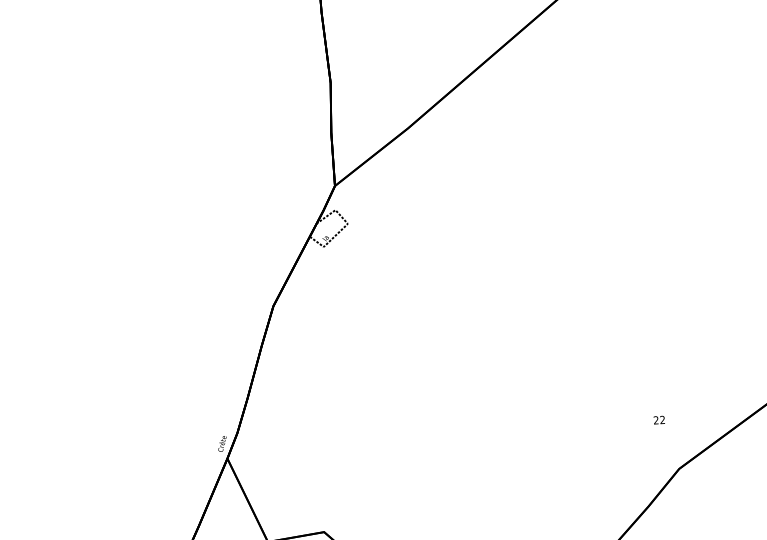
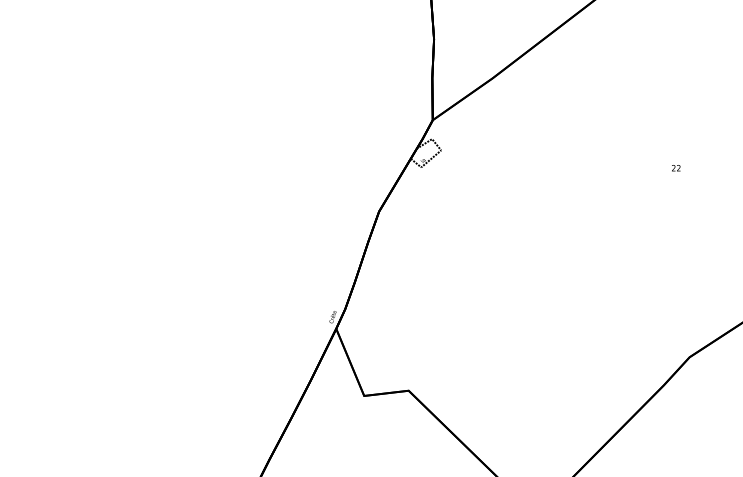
text: (659, 420) -> (676, 168), moved

